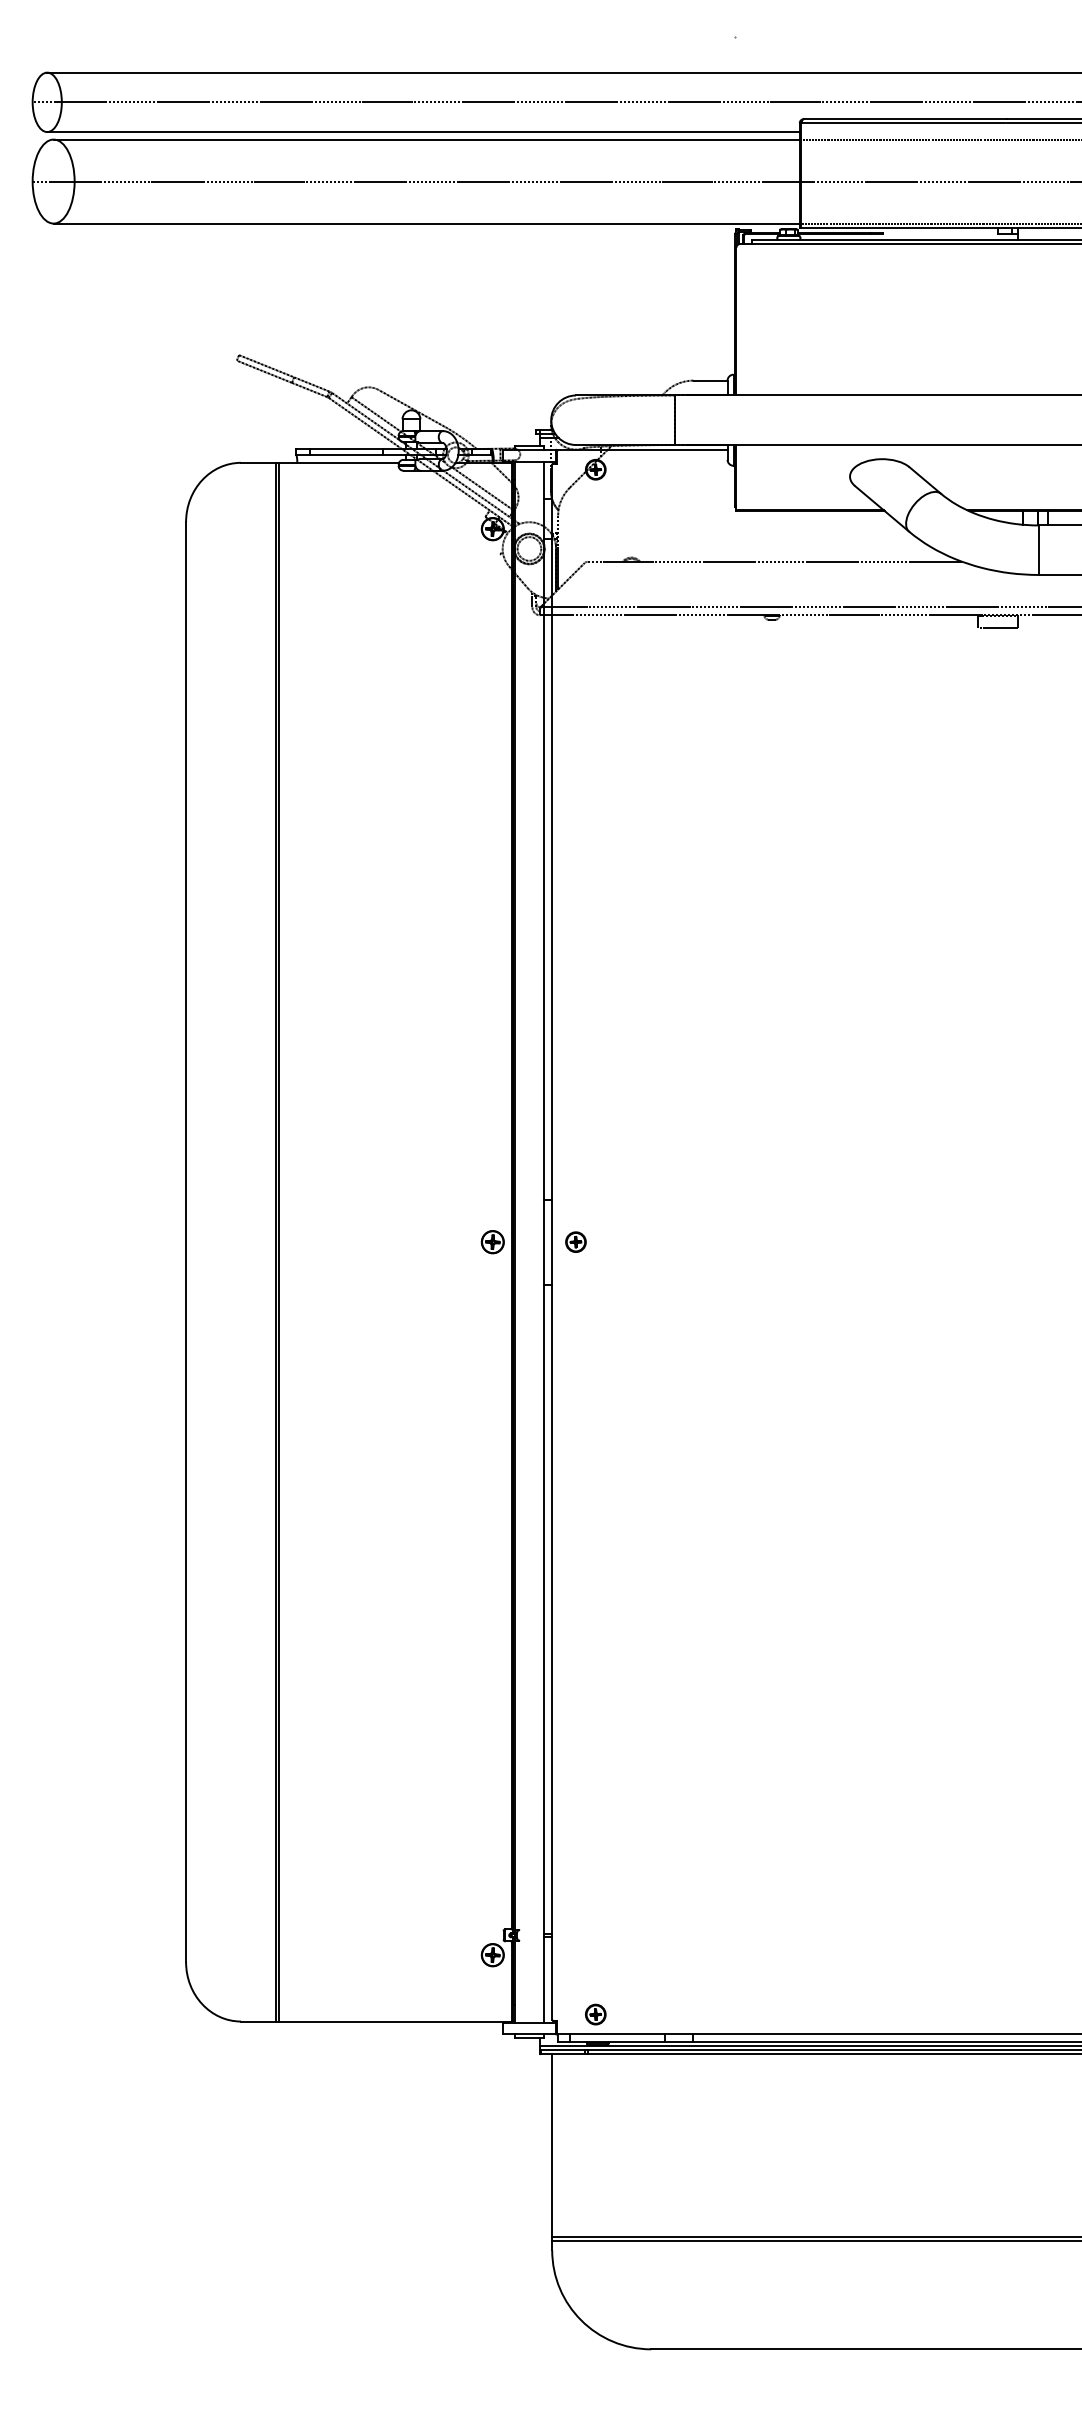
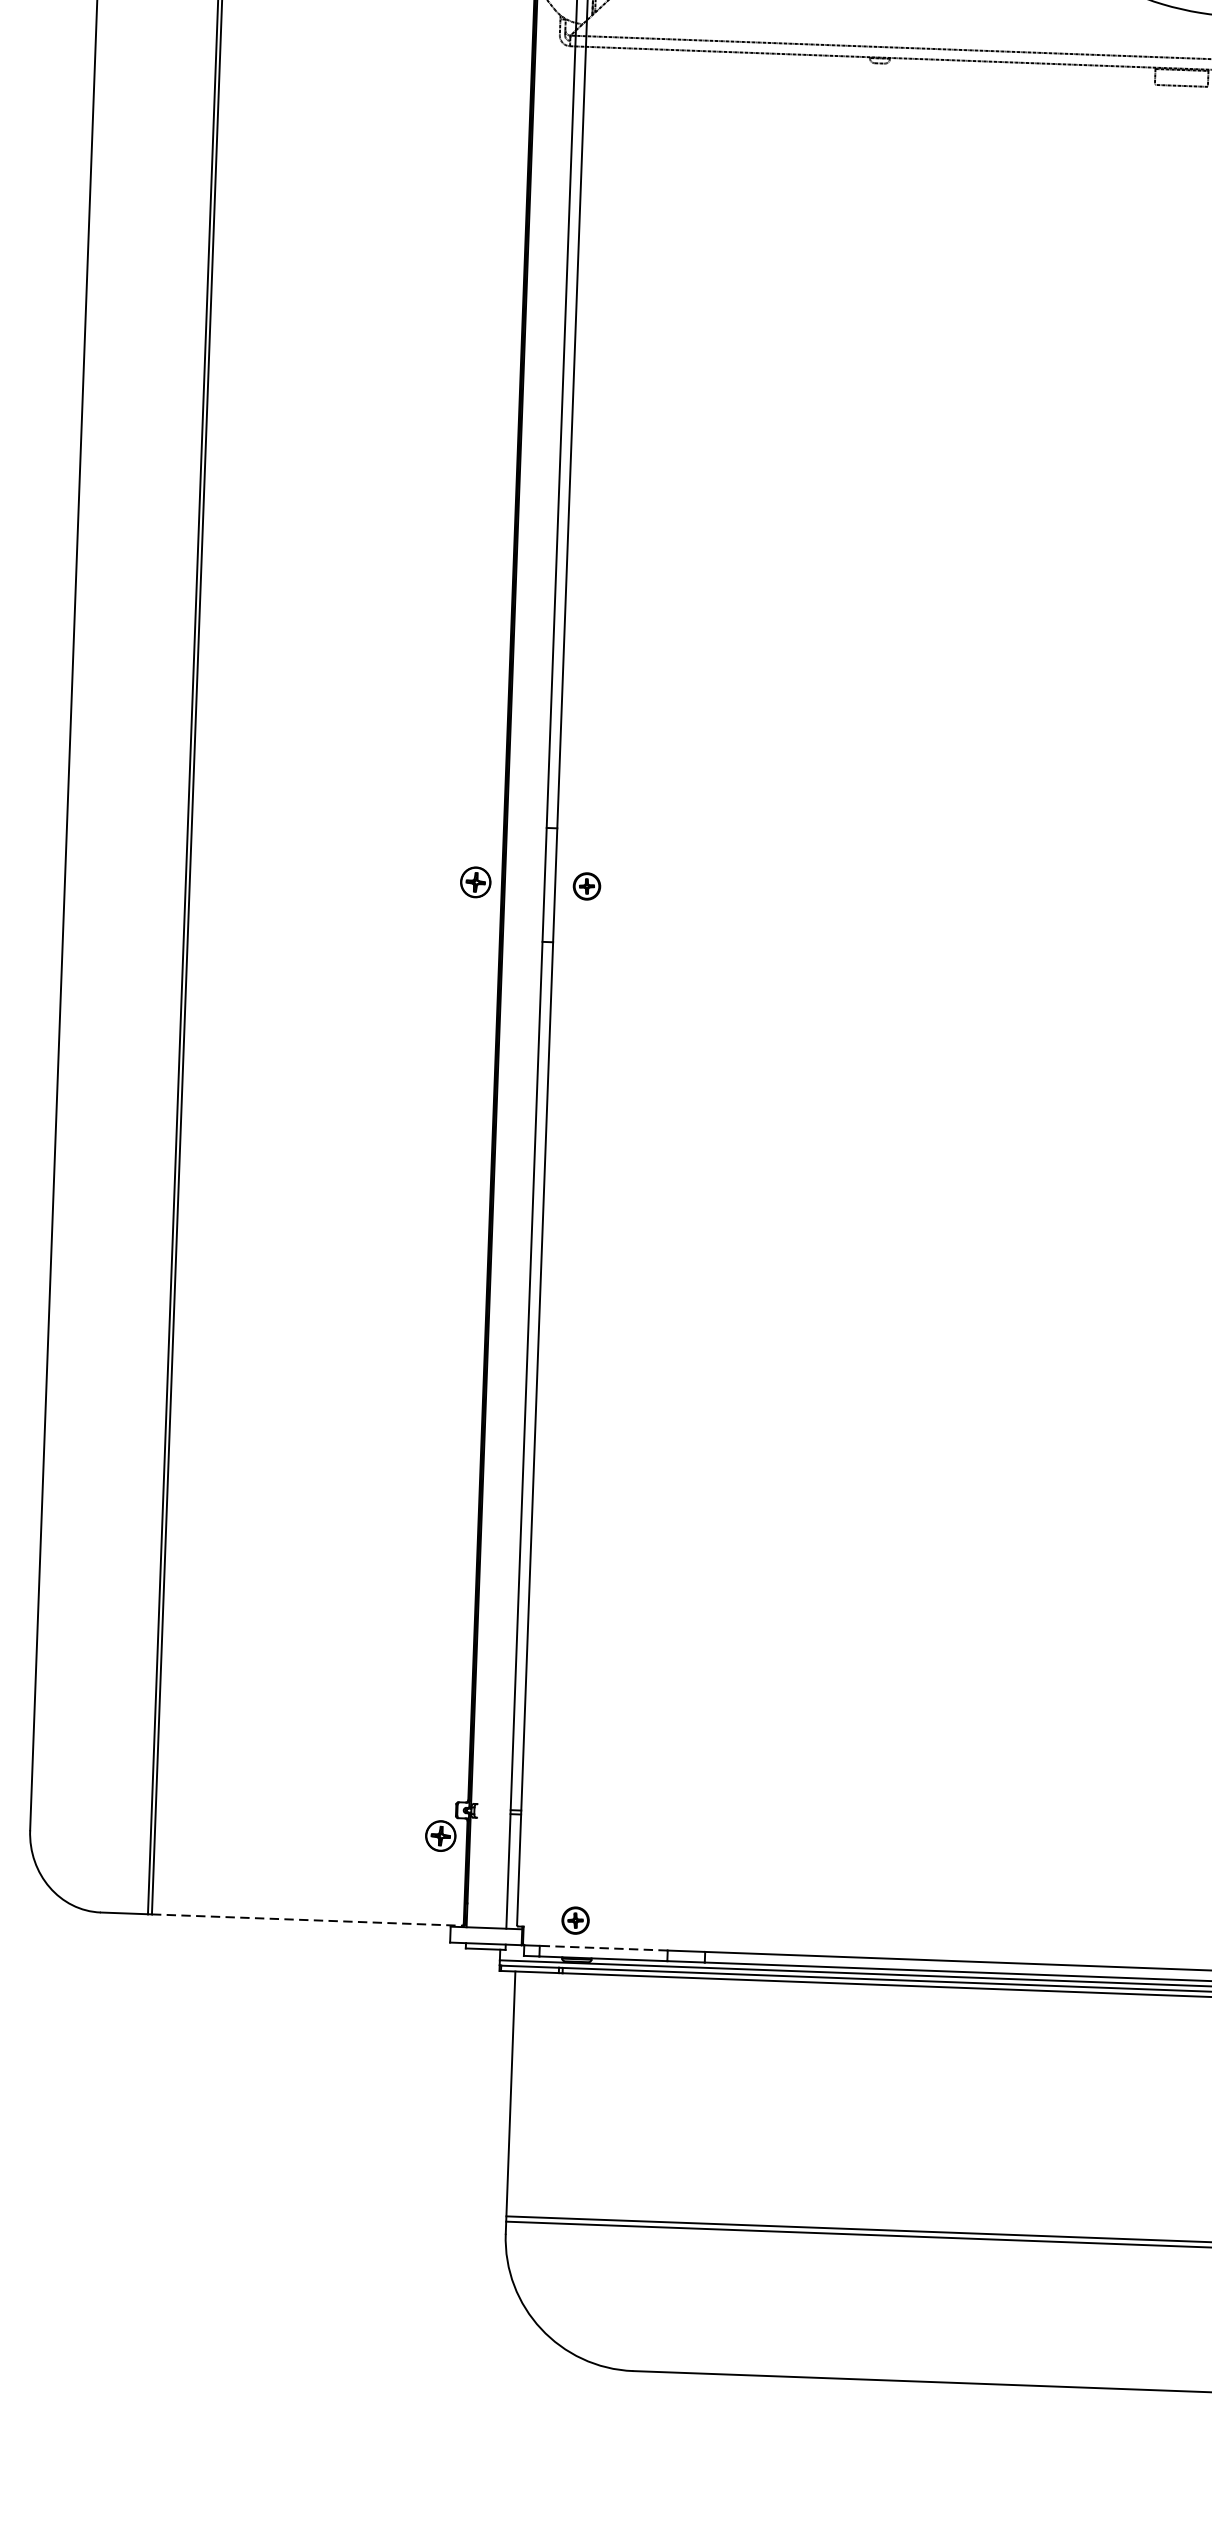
line: (395, 2021) -> (307, 1920), solid -> dashed
line: (617, 2034) -> (603, 1948), solid -> dashed

